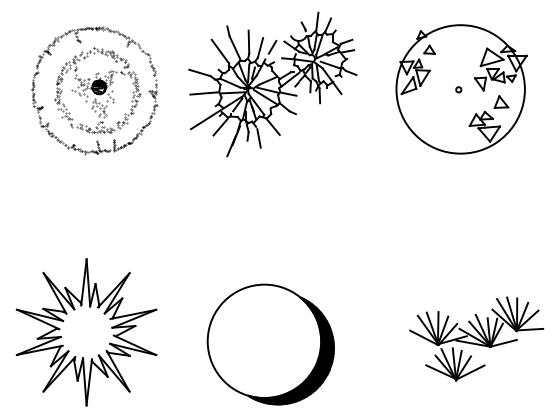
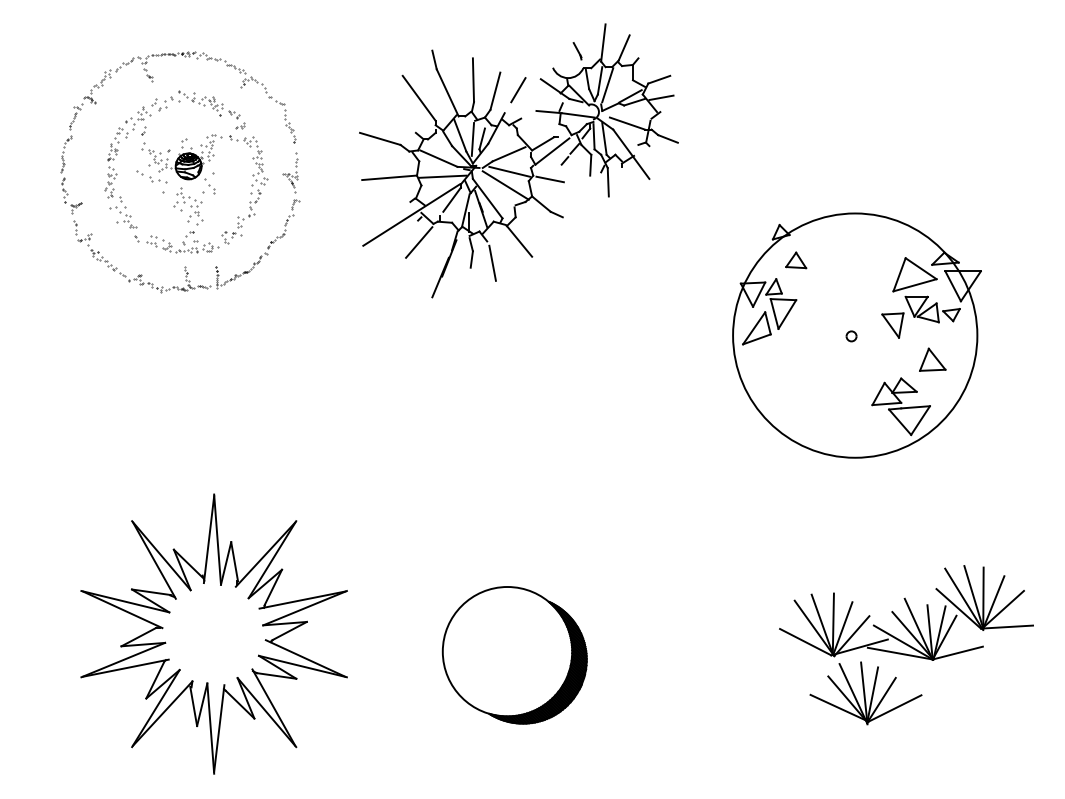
part: (461, 89) -> (856, 335), moved
part: (86, 332) -> (213, 634), moved
part: (270, 344) -> (514, 655), size x0.6

